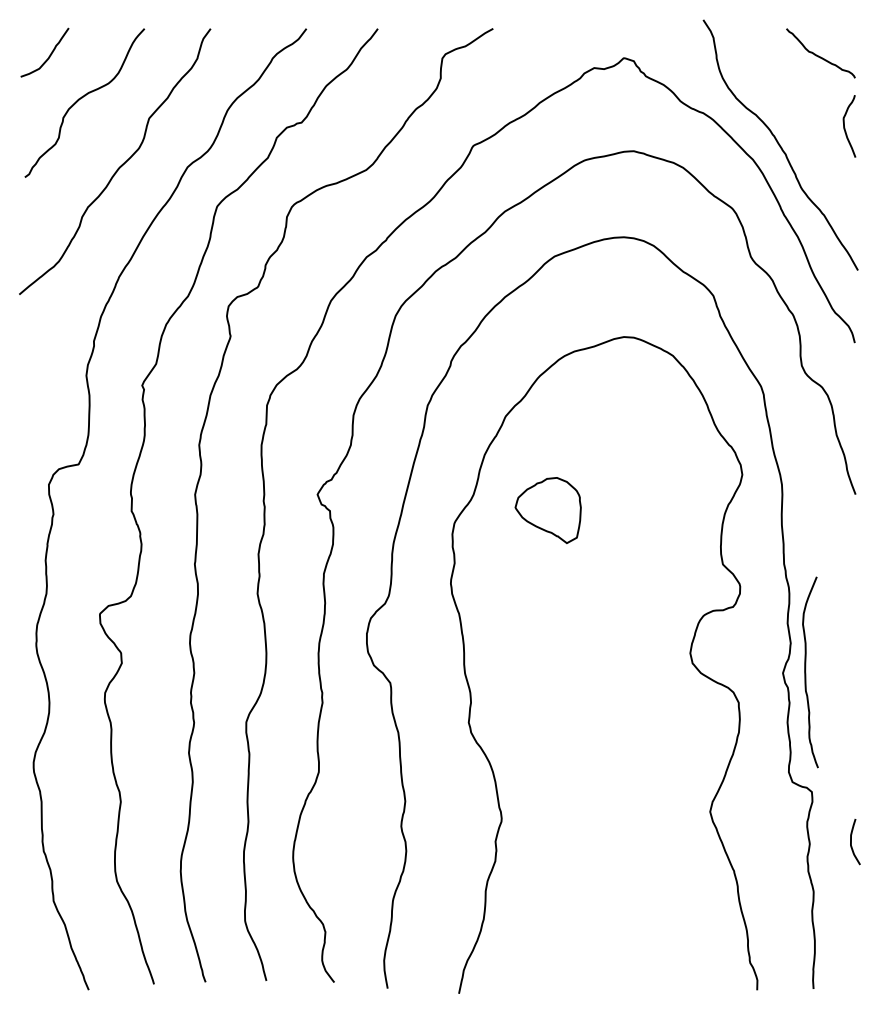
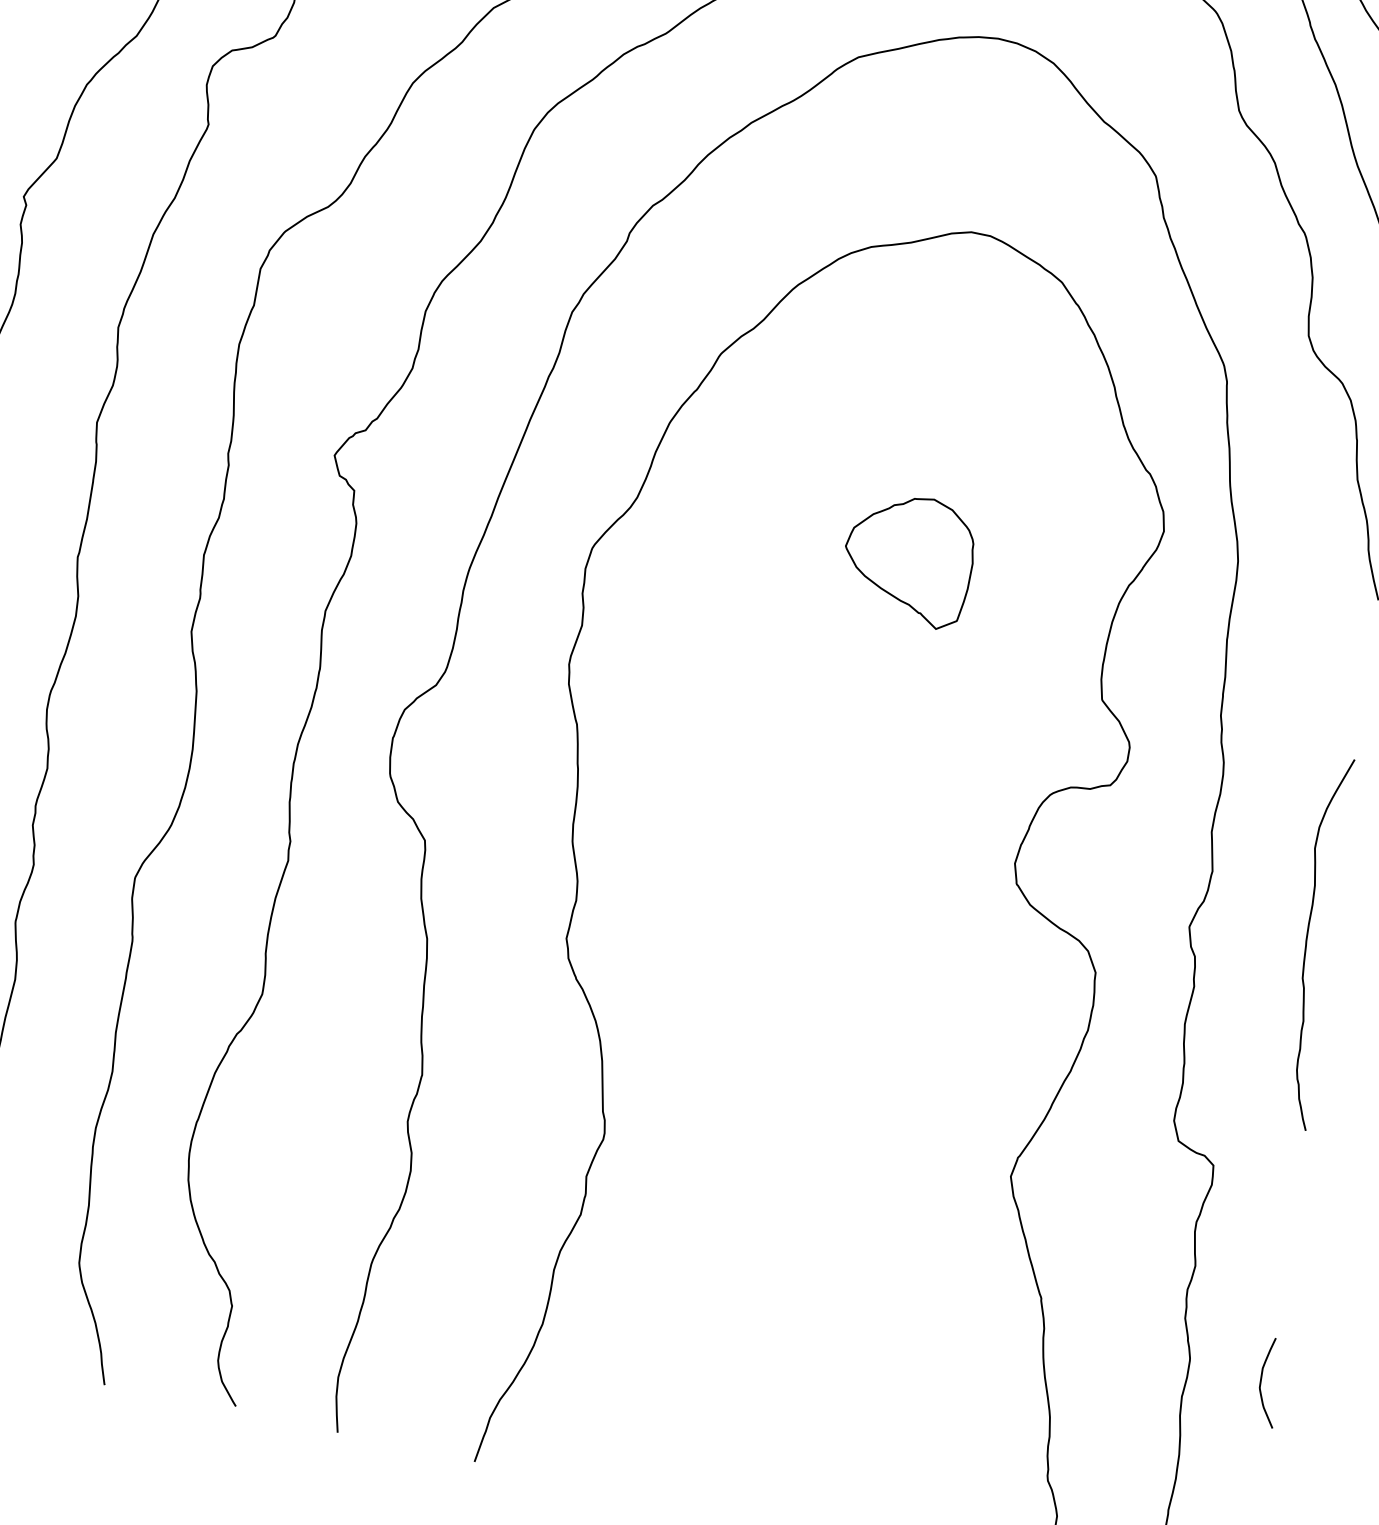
part: (547, 510) -> (907, 560), moved
curve: (806, 672) -> (1308, 942), moved
curve: (851, 842) -> (1261, 1382), moved

